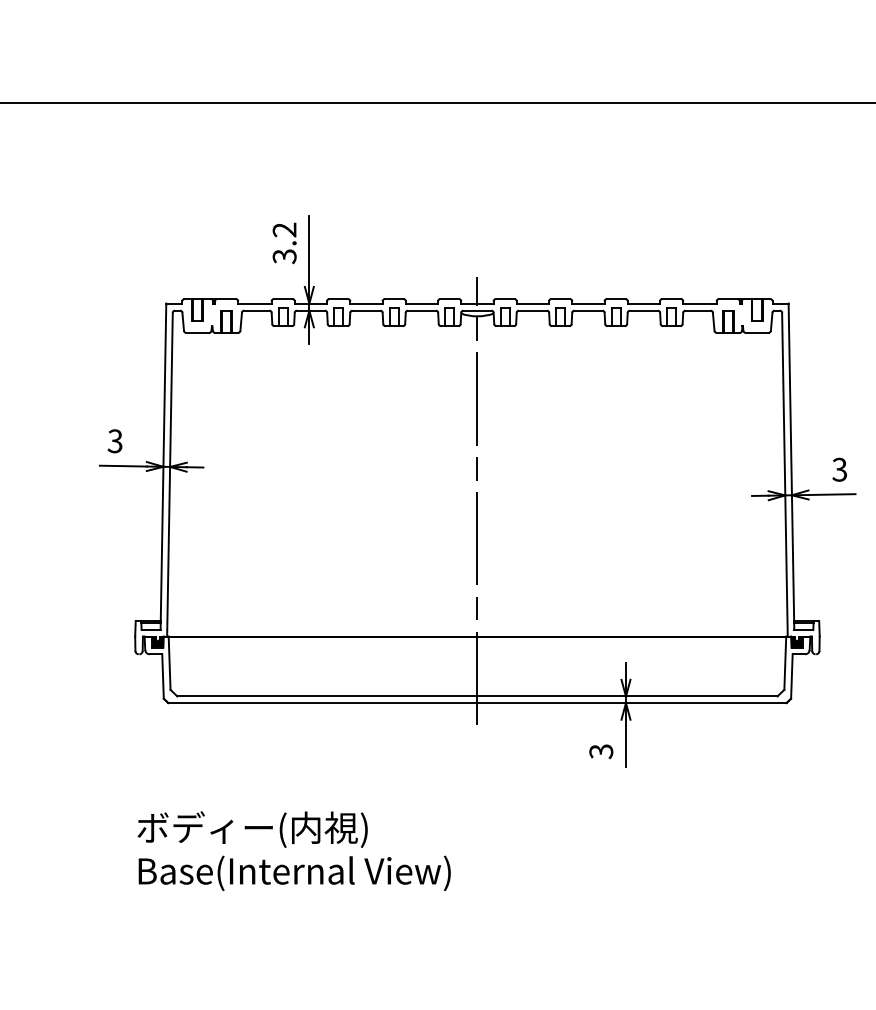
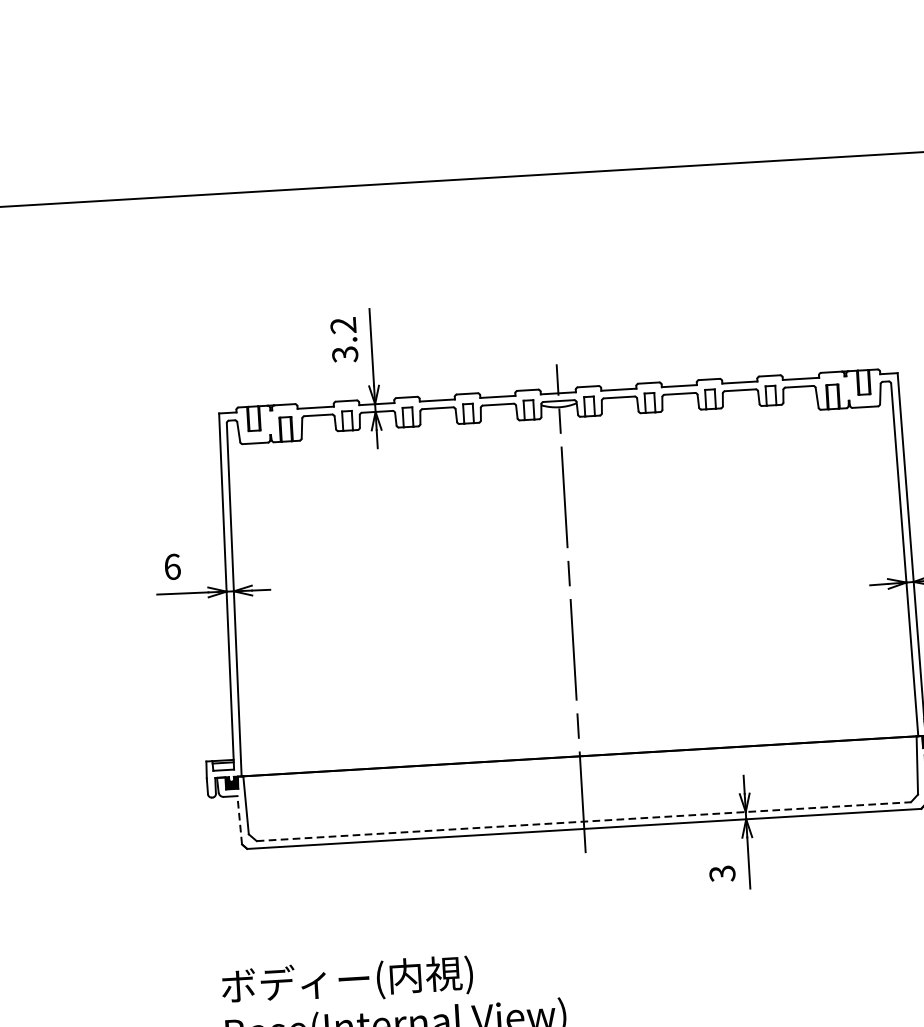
text: (114, 441) -> (171, 567), 3 -> 6
line: (163, 675) -> (240, 819), solid -> dashed
line: (477, 696) -> (583, 821), solid -> dashed

